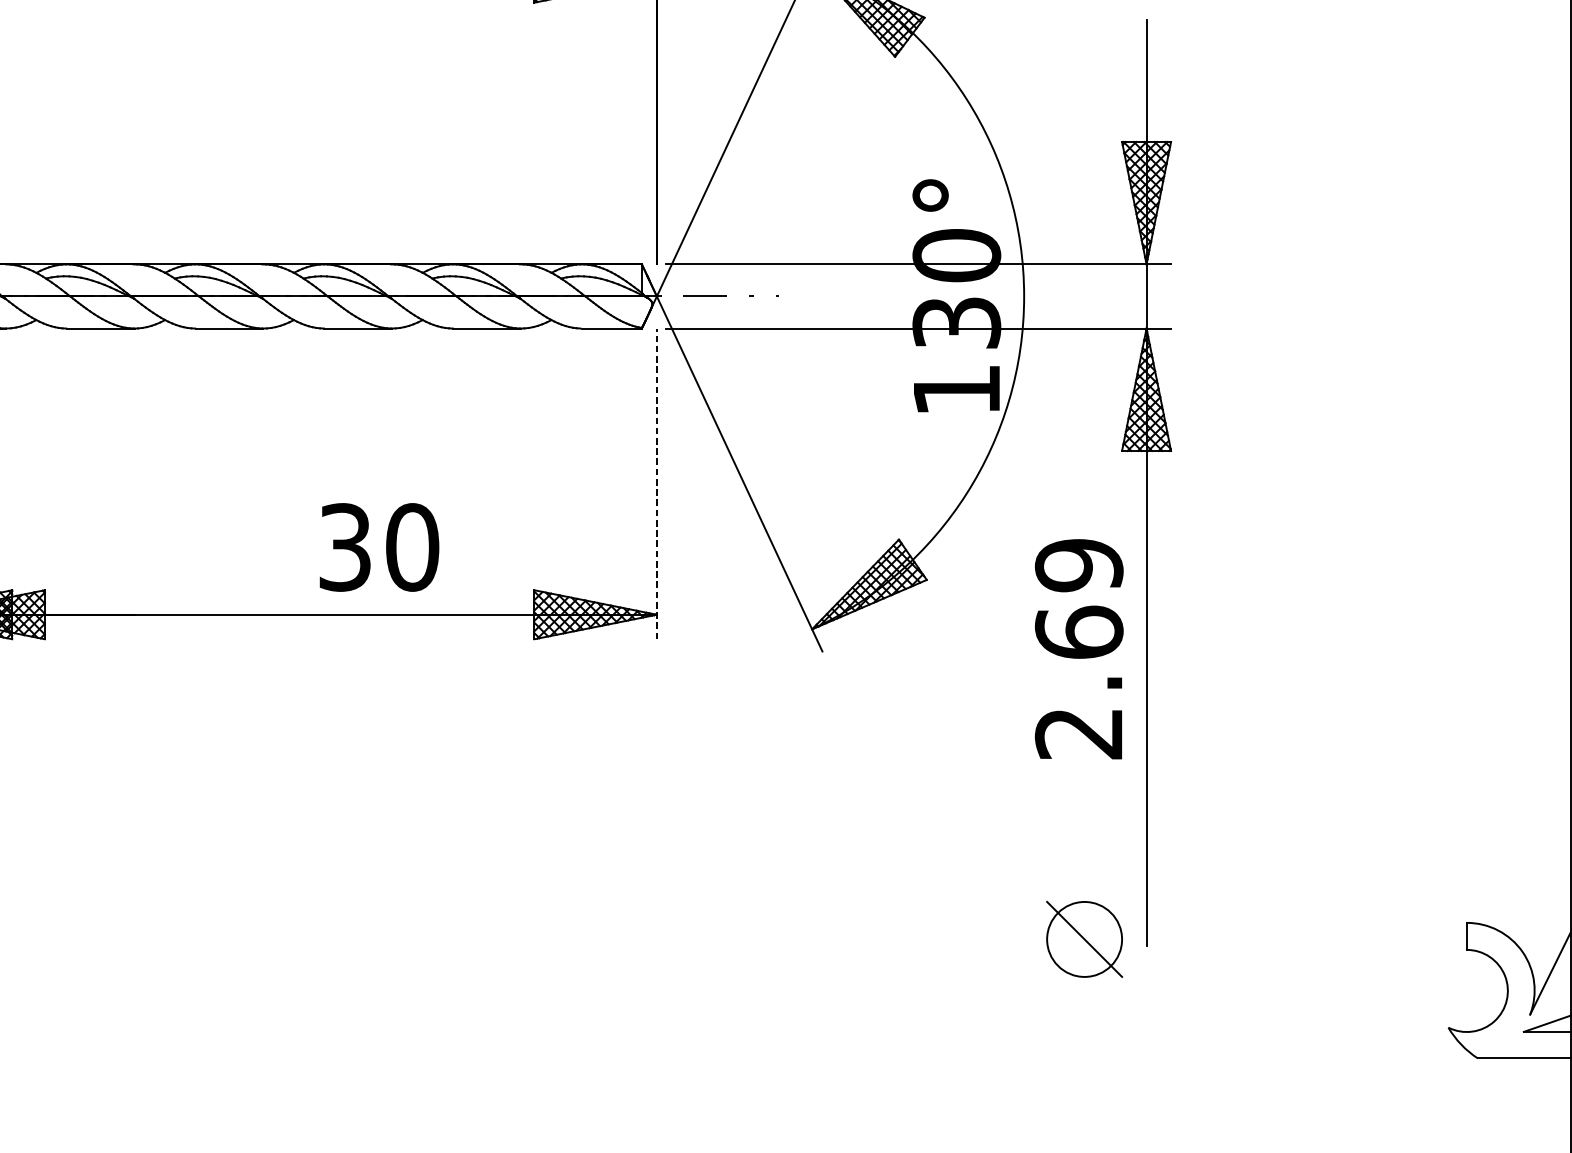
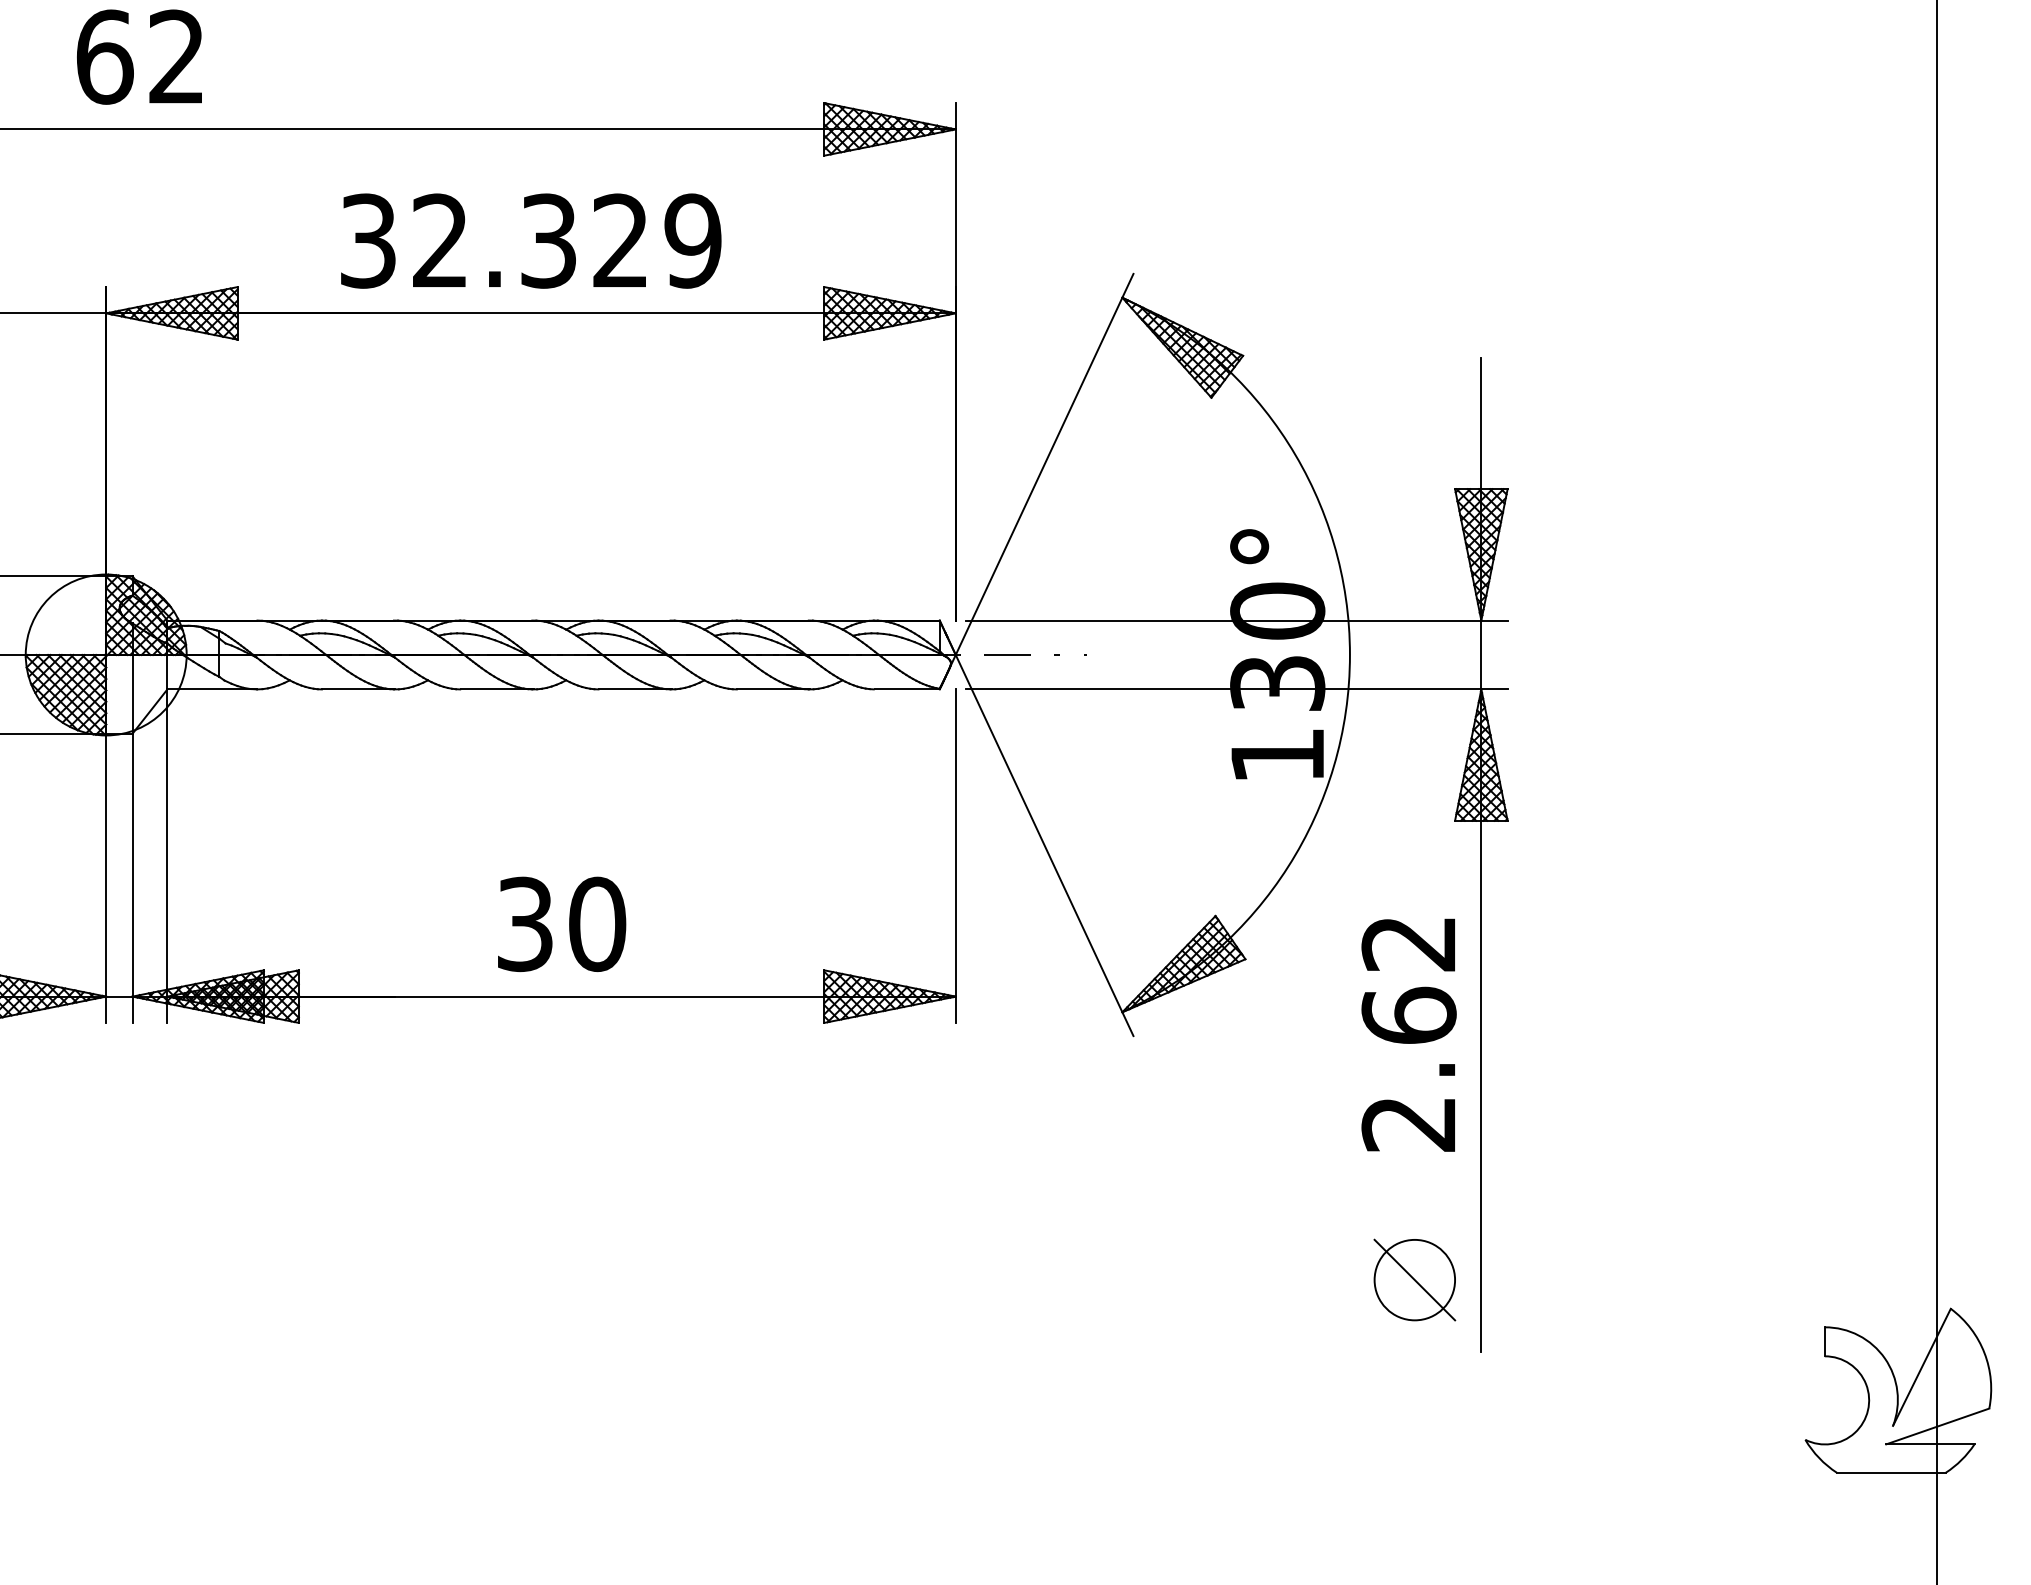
line: (656, 484) -> (955, 856), dashed -> solid
text: (379, 546) -> (562, 923), moved
text: (1078, 565) -> (1408, 943), 2.69 -> 2.62
part: (1084, 938) -> (1414, 1279), moved

